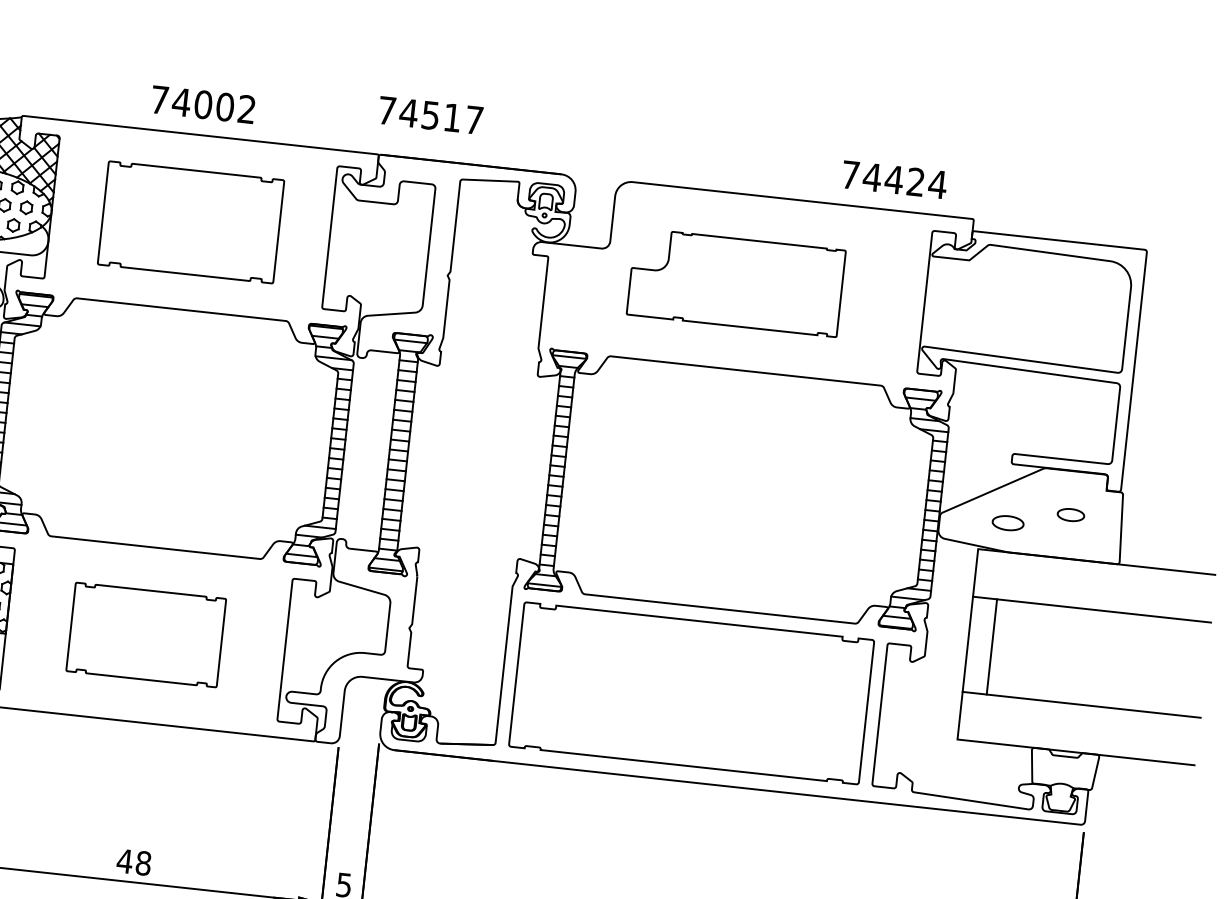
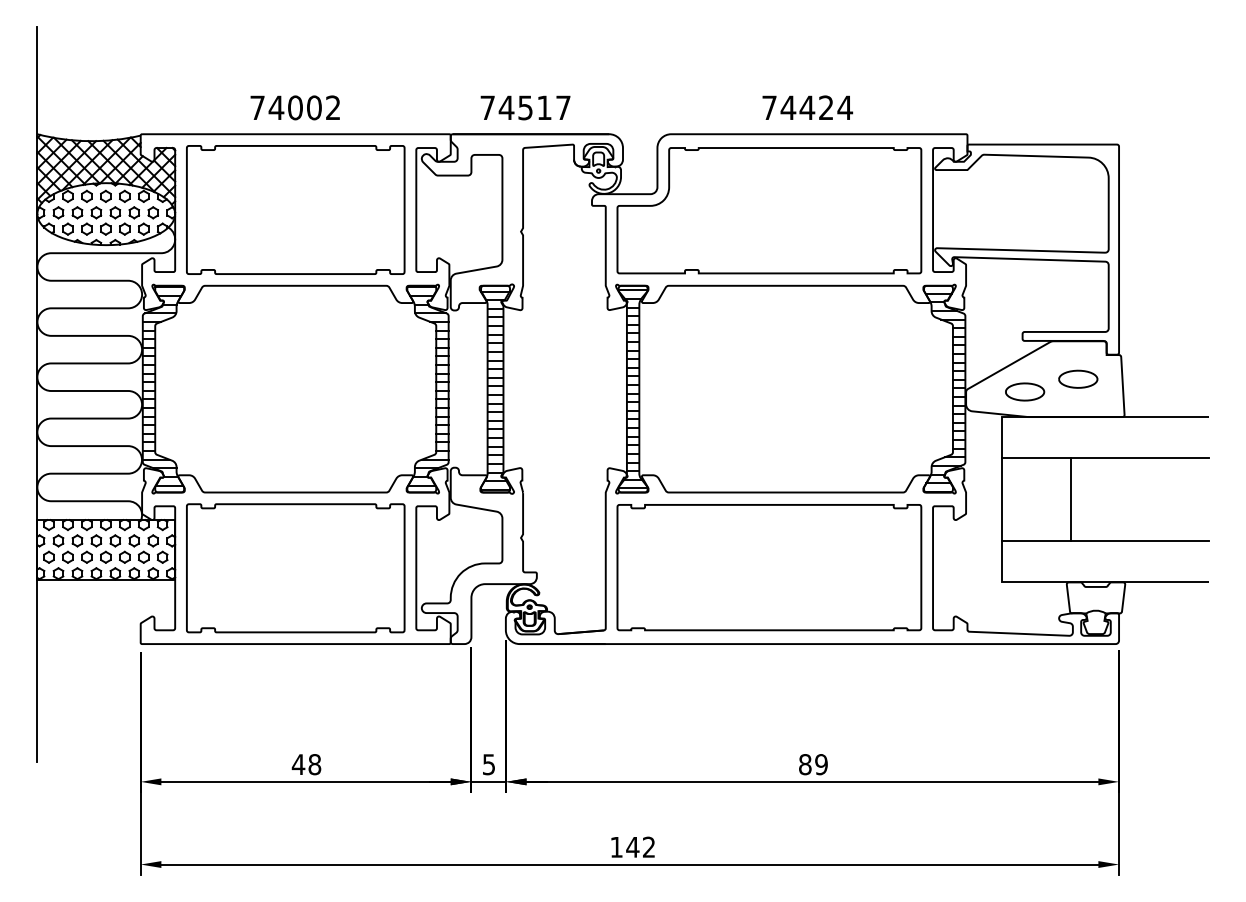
text: (430, 115) -> (525, 107), moved
text: (894, 179) -> (807, 107), moved
part: (190, 221) -> (295, 209), size x1.43
part: (736, 282) -> (769, 210), size x1.67
part: (1071, 514) -> (1078, 378), size x1.67
part: (1008, 522) -> (1025, 391), size x1.43
part: (145, 635) -> (295, 568), size x1.67
line: (991, 646) -> (1070, 499), moved

